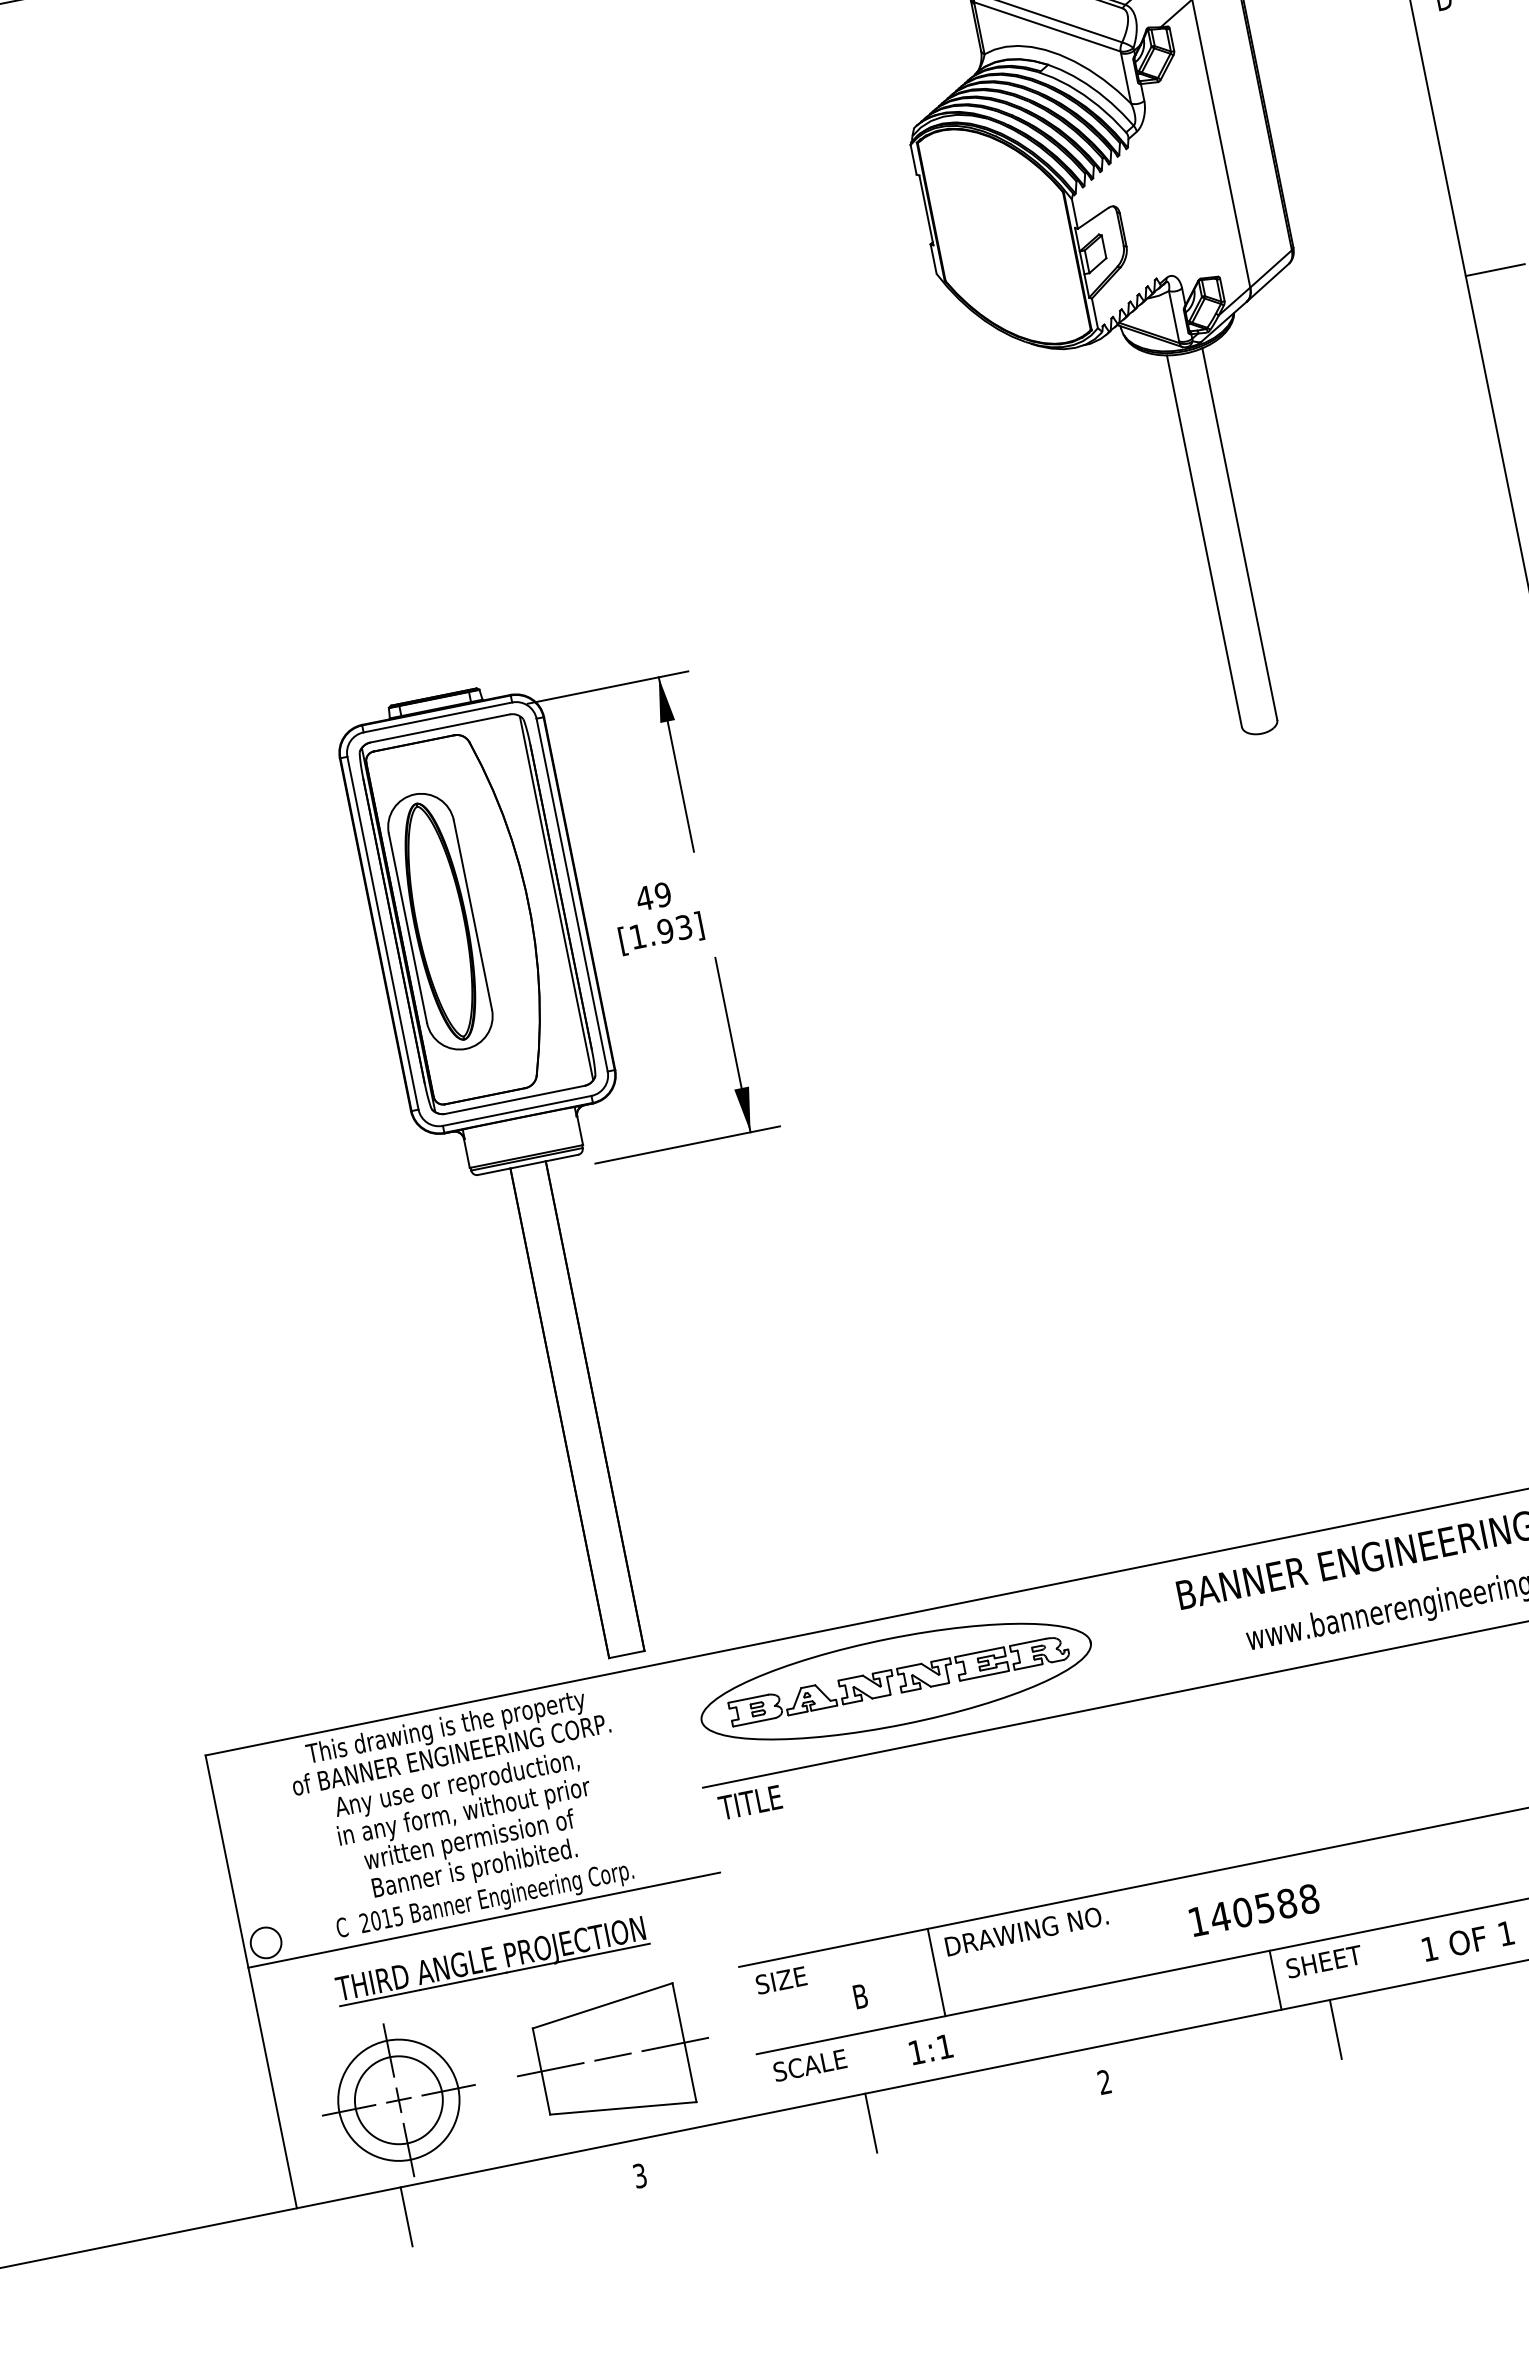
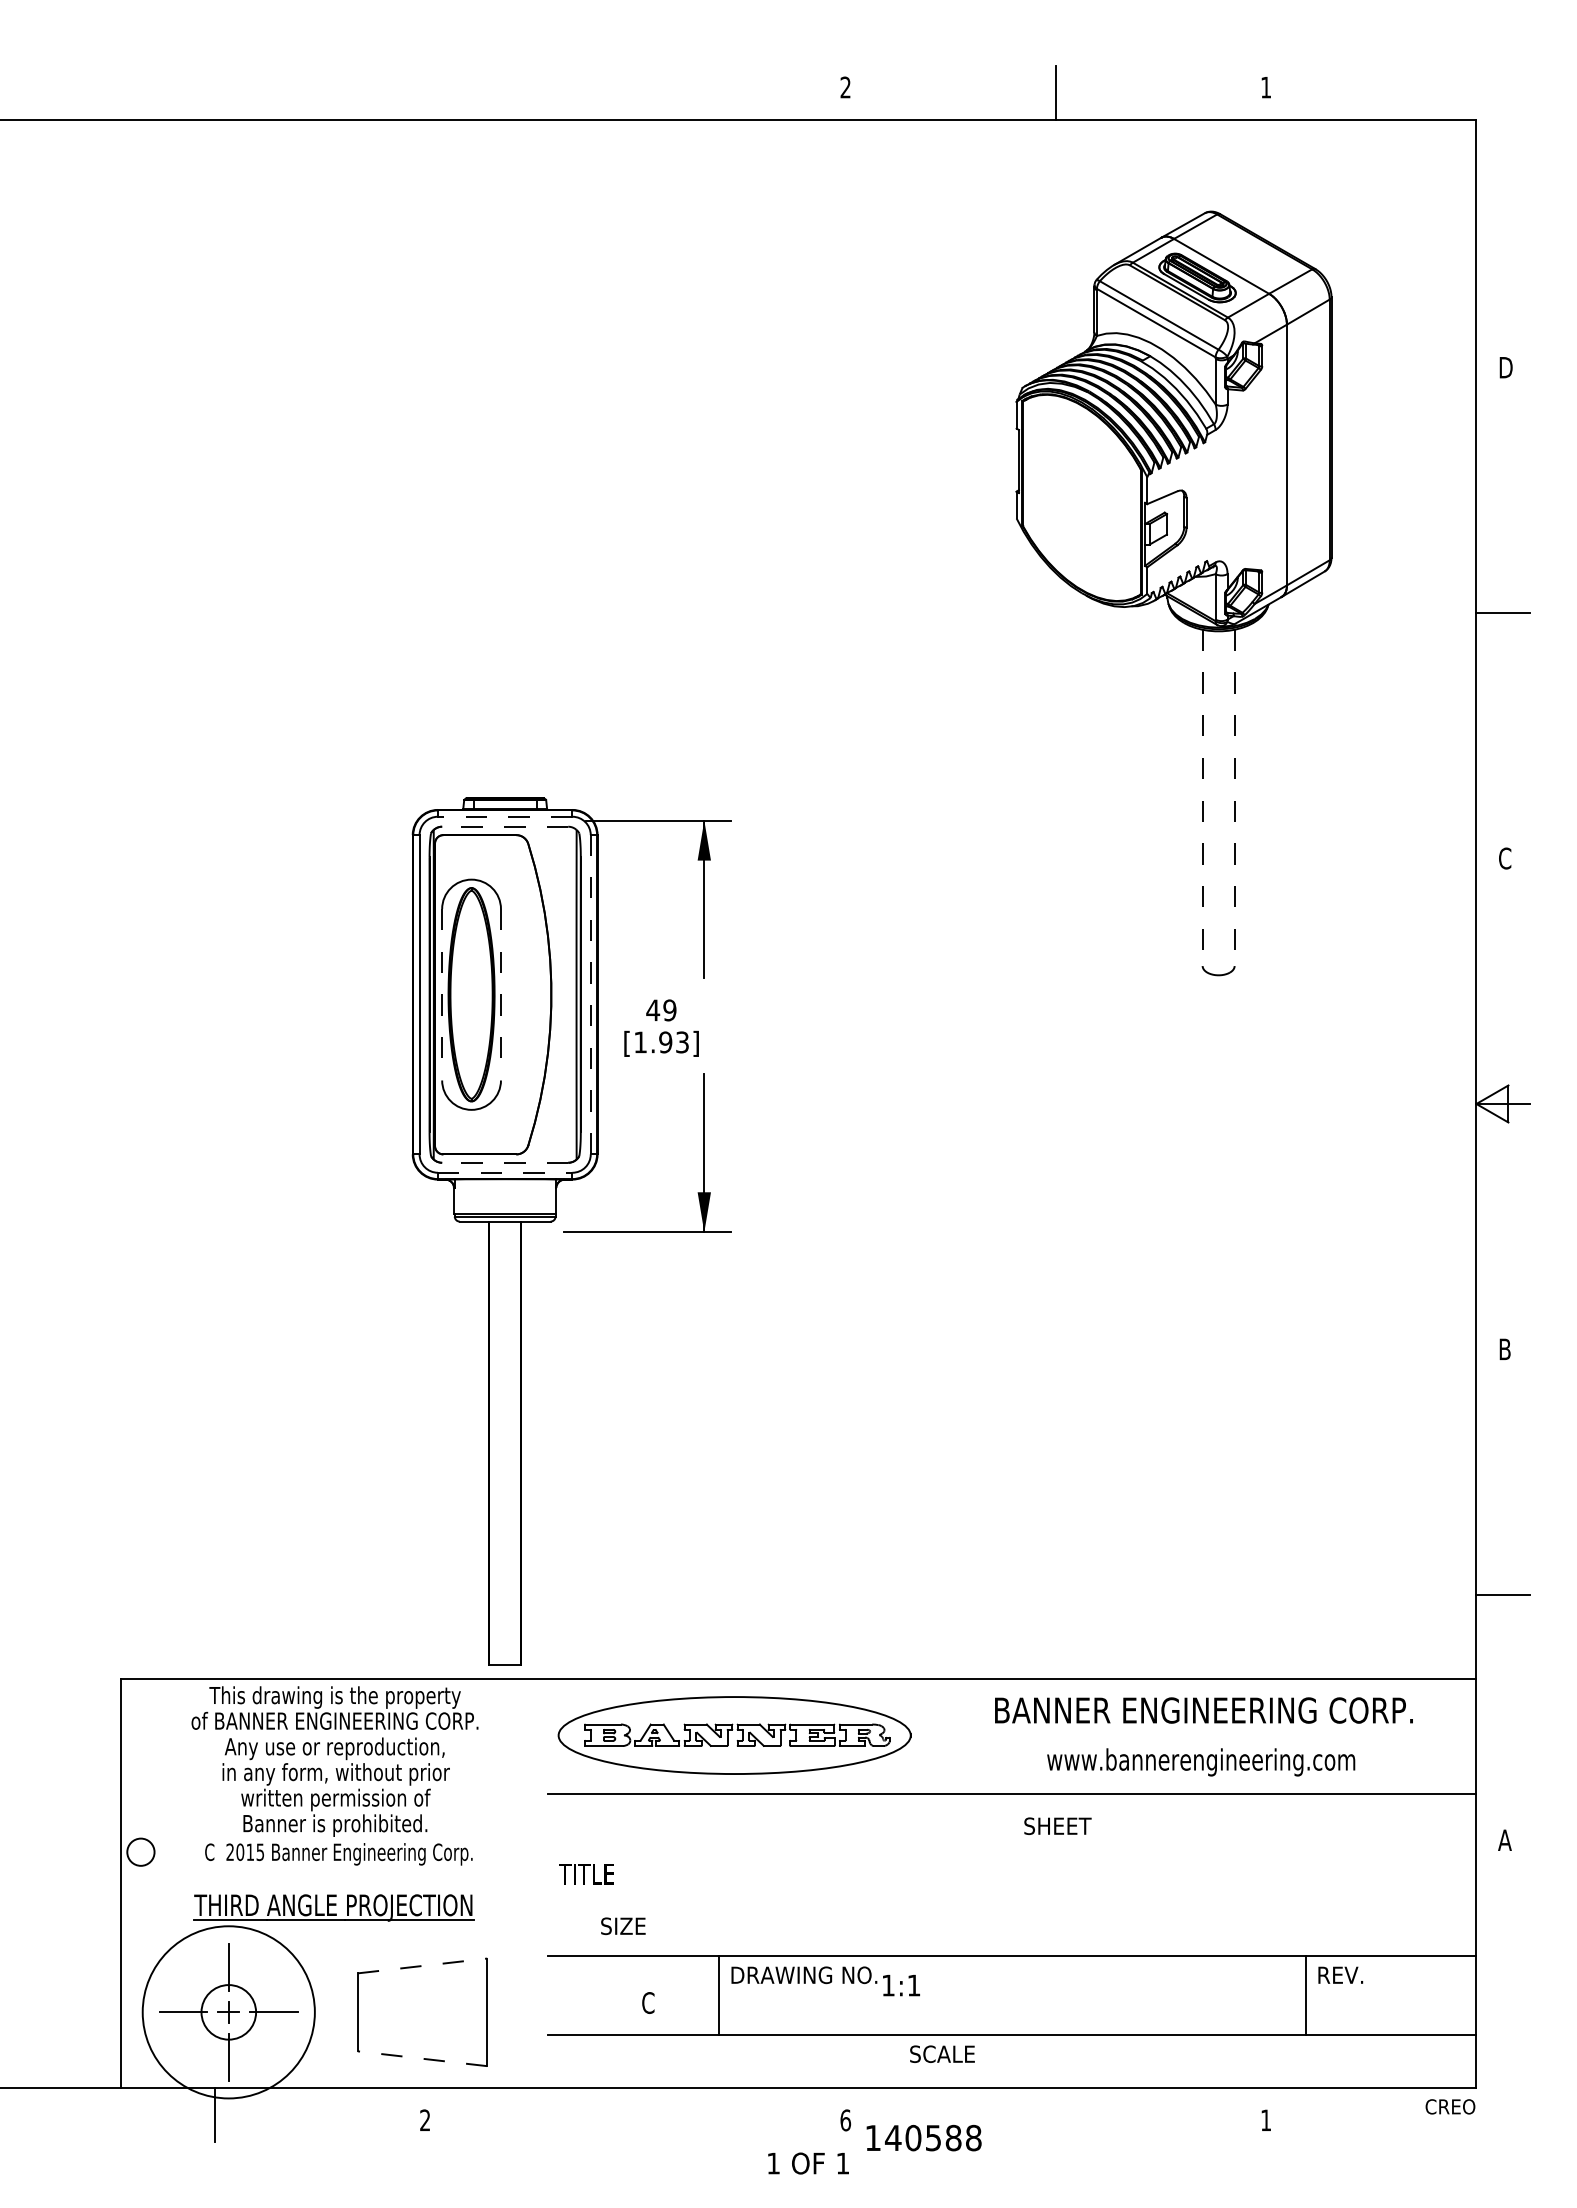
line: (1239, 534) -> (1234, 798), solid -> dashed
line: (1204, 541) -> (1202, 798), solid -> dashed
line: (437, 717) -> (504, 816), solid -> dashed
line: (439, 728) -> (504, 826), solid -> dashed
line: (571, 894) -> (590, 994), solid -> dashed
line: (472, 914) -> (500, 994), solid -> dashed
line: (408, 927) -> (442, 994), solid -> dashed
line: (514, 1099) -> (504, 1162), solid -> dashed
line: (517, 1110) -> (505, 1172), solid -> dashed
text: (750, 1803) -> (586, 1874), moved
text: (1253, 1909) -> (923, 2137), moved
line: (484, 1919) -> (334, 1870), removed
text: (1468, 1941) -> (808, 2163), moved
text: (1323, 1961) -> (1057, 1825), moved
line: (1275, 1979) -> (1012, 2061), removed
text: (781, 1980) -> (623, 1926), moved
text: (860, 1995) -> (648, 2002), B -> C
line: (603, 2005) -> (423, 1965), solid -> dashed
line: (1335, 2028) -> (1055, 2114), removed
line: (674, 2044) -> (478, 2012), removed
text: (931, 2049) -> (901, 1985), moved
line: (612, 2057) -> (422, 2012), removed
text: (809, 2064) -> (942, 2053), moved
line: (549, 2069) -> (365, 2012), removed
text: (1104, 2082) -> (845, 2120), 2 -> 6
circle: (398, 2100) -> (228, 2012), size x0.7
circle: (398, 2100) -> (228, 2012), size x1.6
line: (623, 2108) -> (422, 2058), solid -> dashed
line: (871, 2122) -> (635, 2114), removed
text: (640, 2175) -> (425, 2120), 3 -> 2

